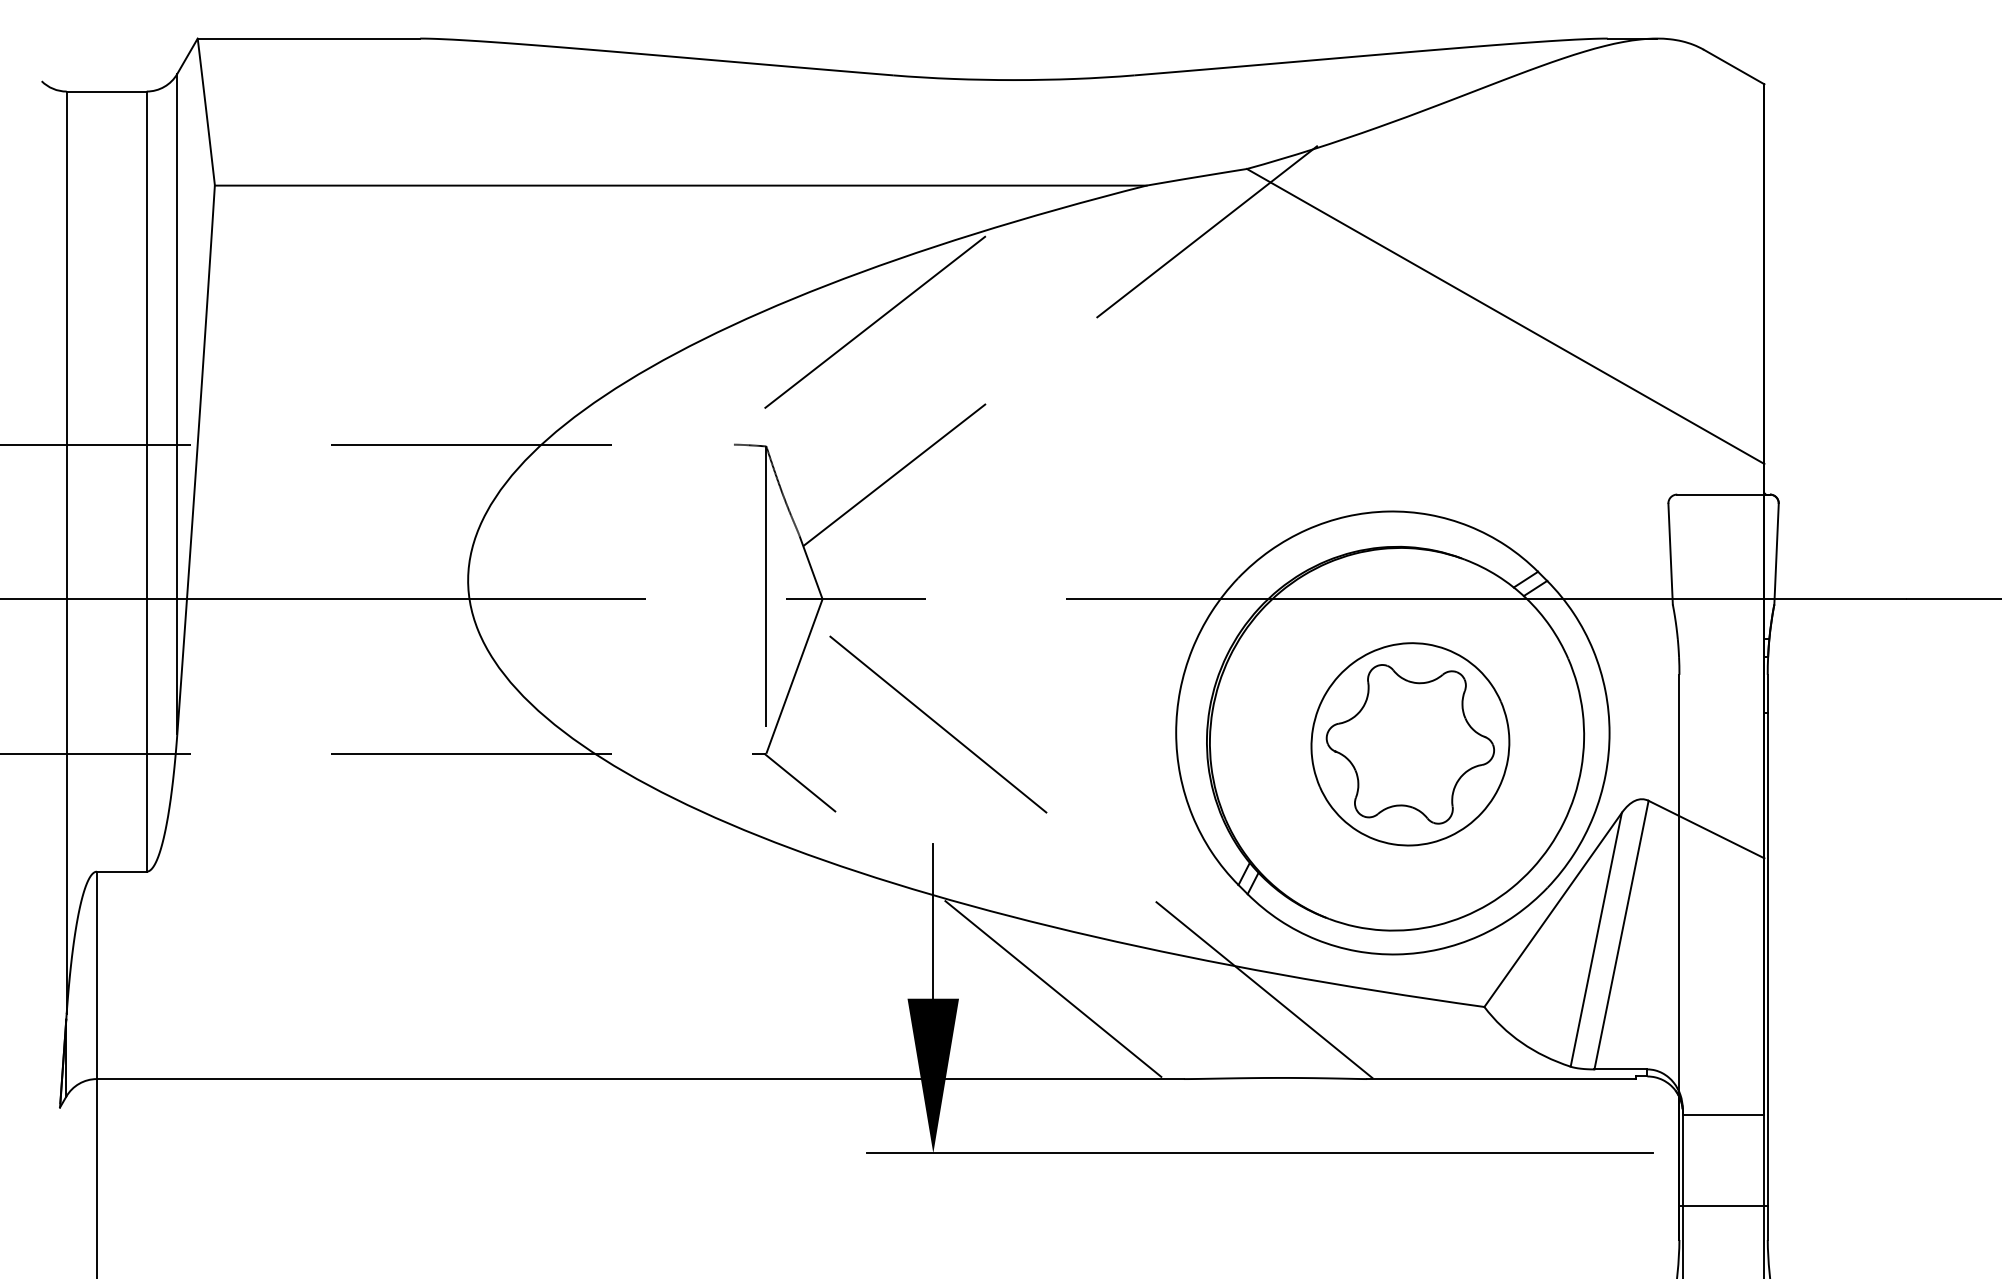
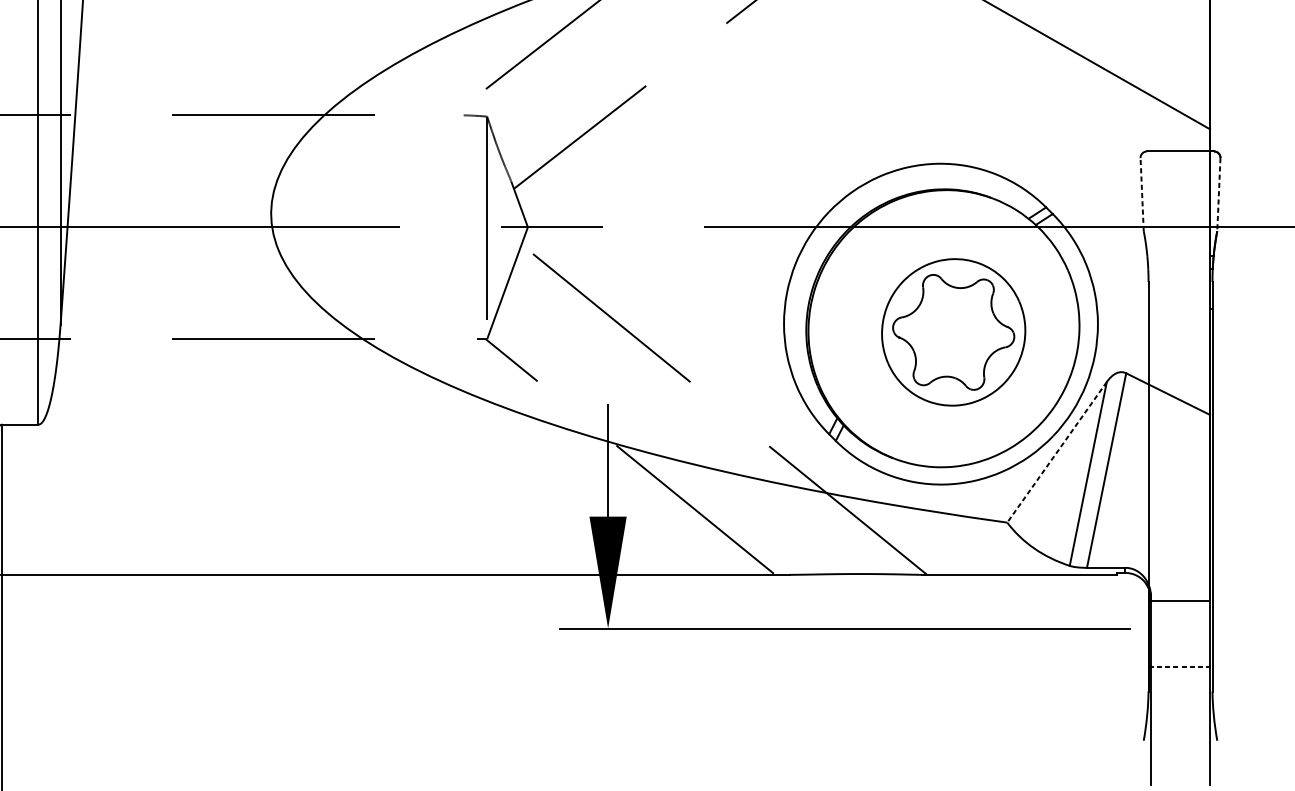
line: (1670, 553) -> (1142, 194), solid -> dashed
line: (1776, 554) -> (1218, 194), solid -> dashed
line: (1553, 909) -> (1057, 452), solid -> dashed
line: (1724, 1206) -> (1181, 667), solid -> dashed

